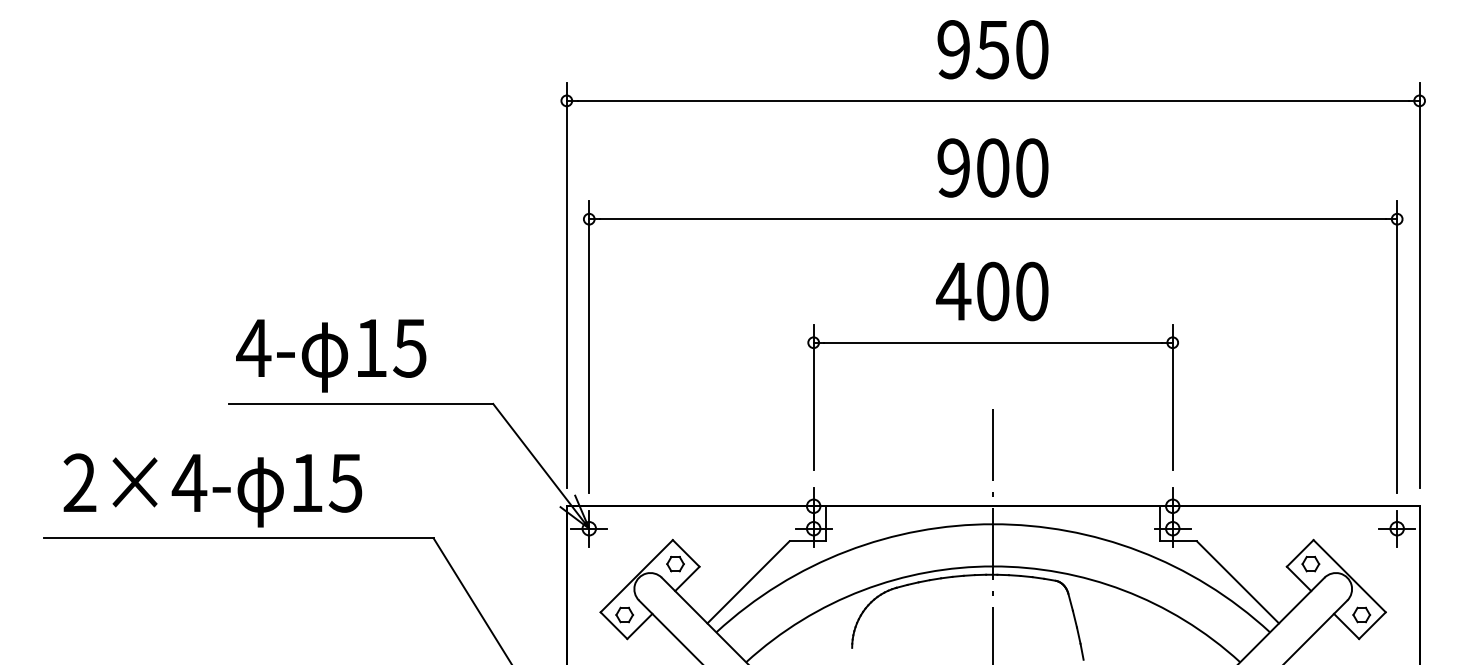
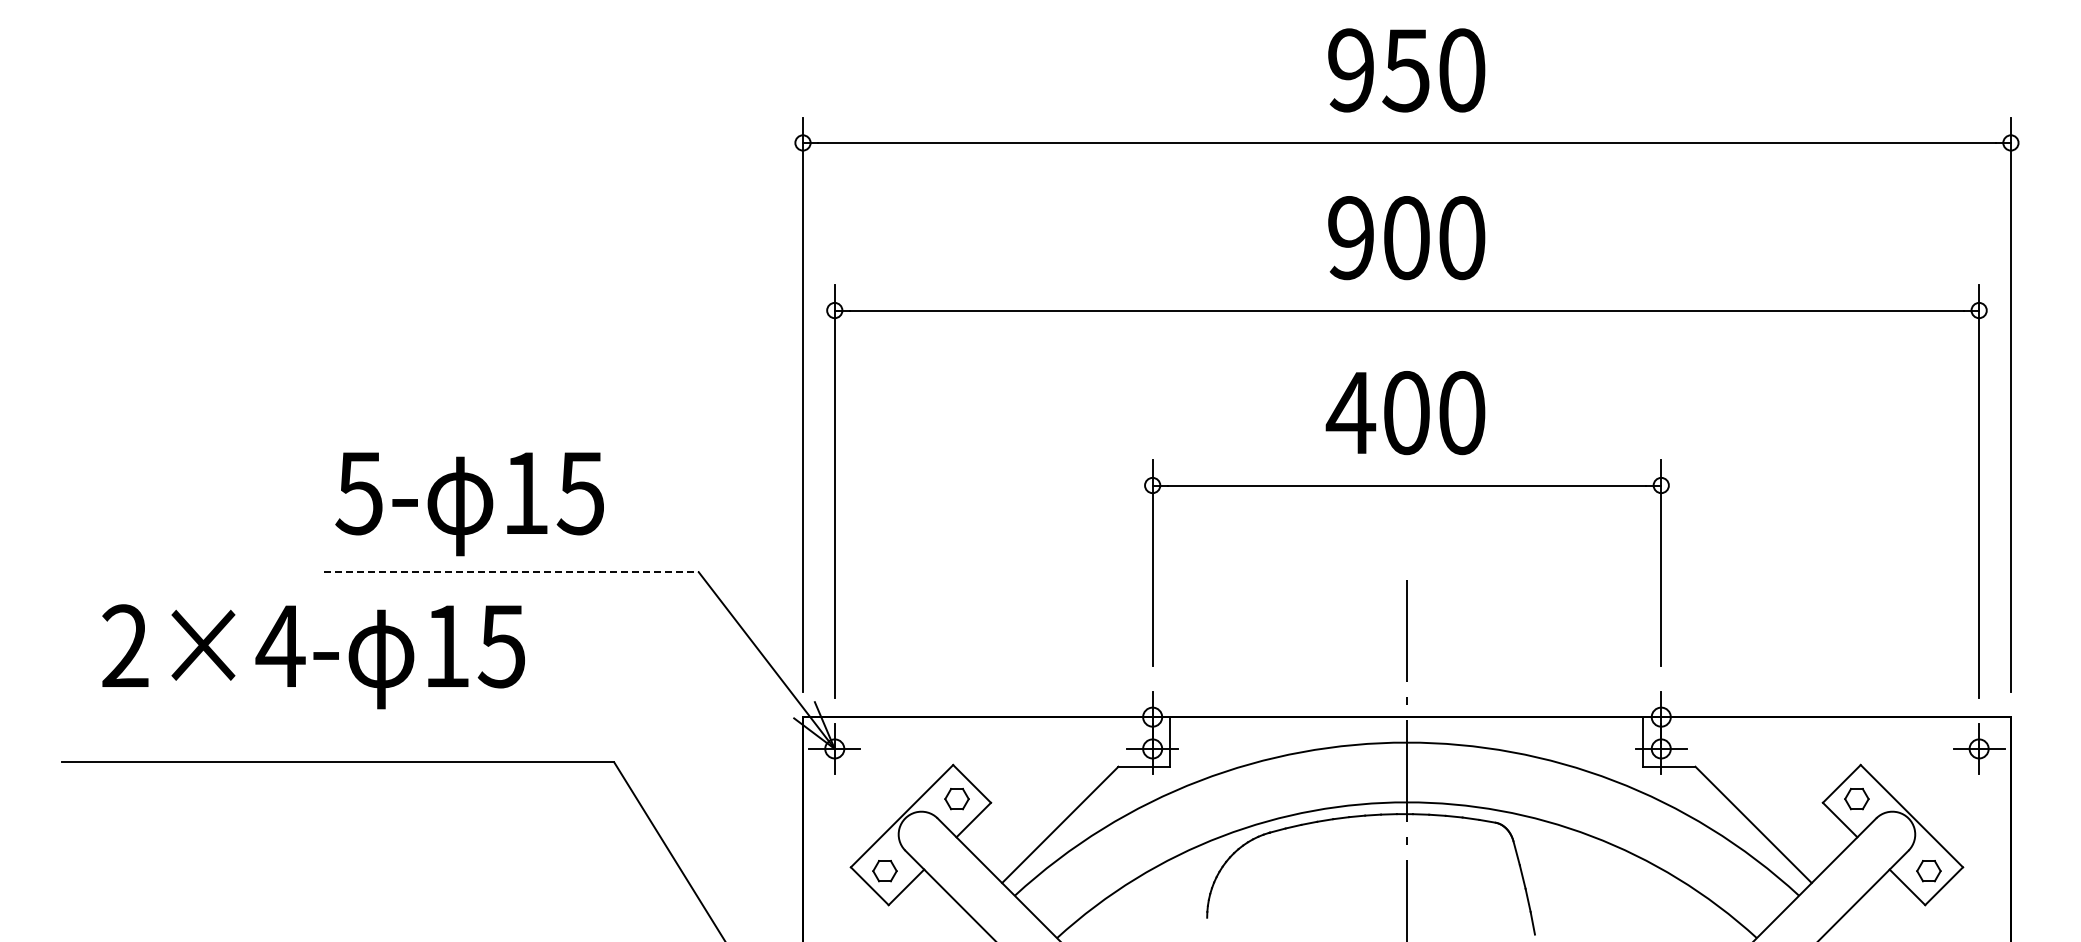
text: (253, 348) -> (359, 493), 4- -> 5-
line: (361, 404) -> (511, 572), solid -> dashed
text: (212, 490) -> (313, 656), moved

